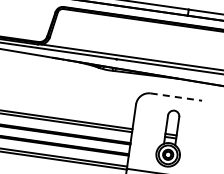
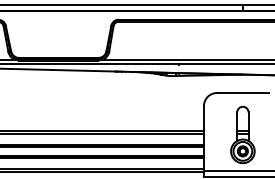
line: (175, 97) -> (242, 93), dashed -> solid

